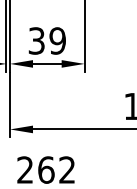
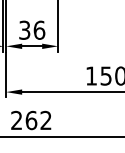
text: (57, 39) -> (39, 29), 39 -> 36

